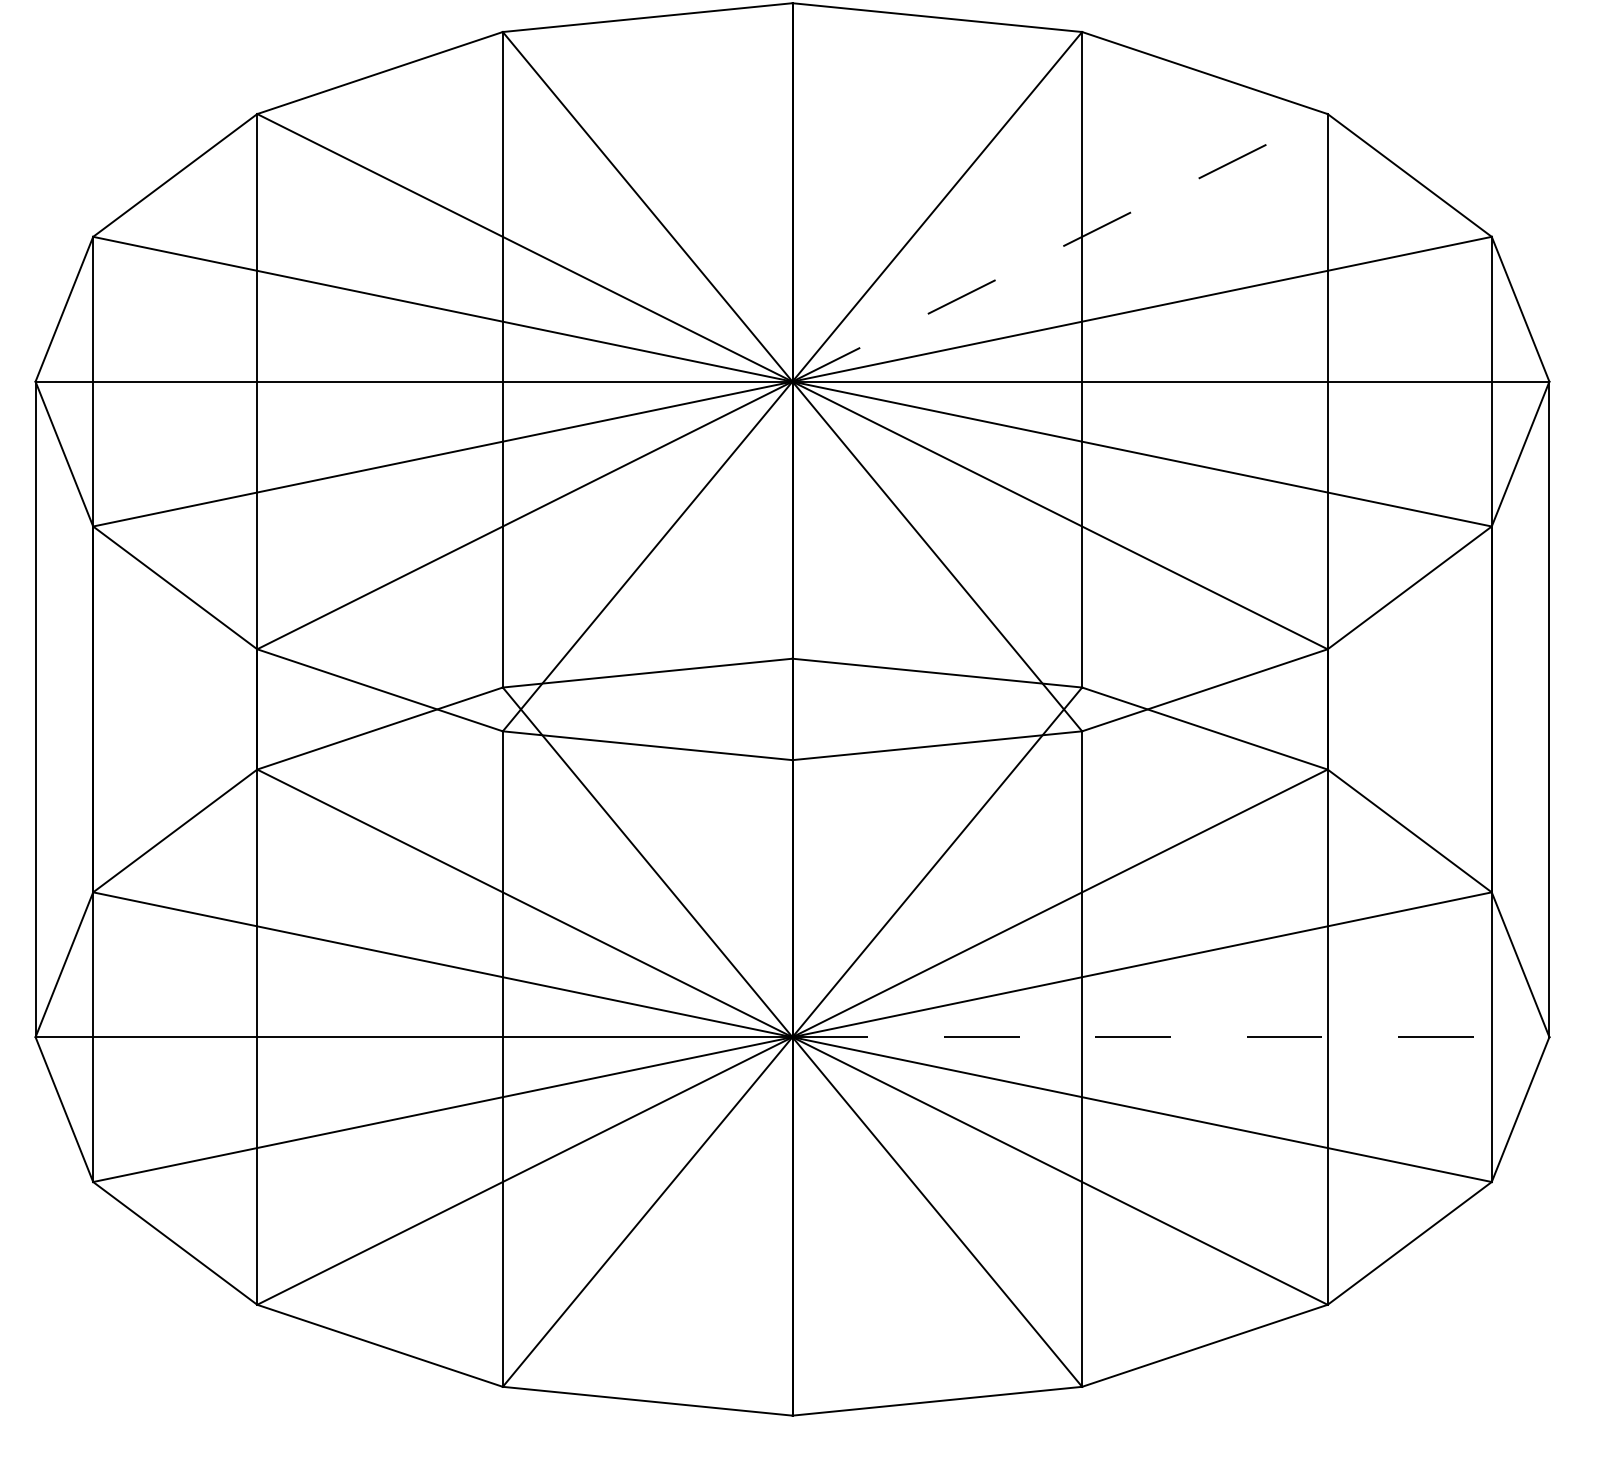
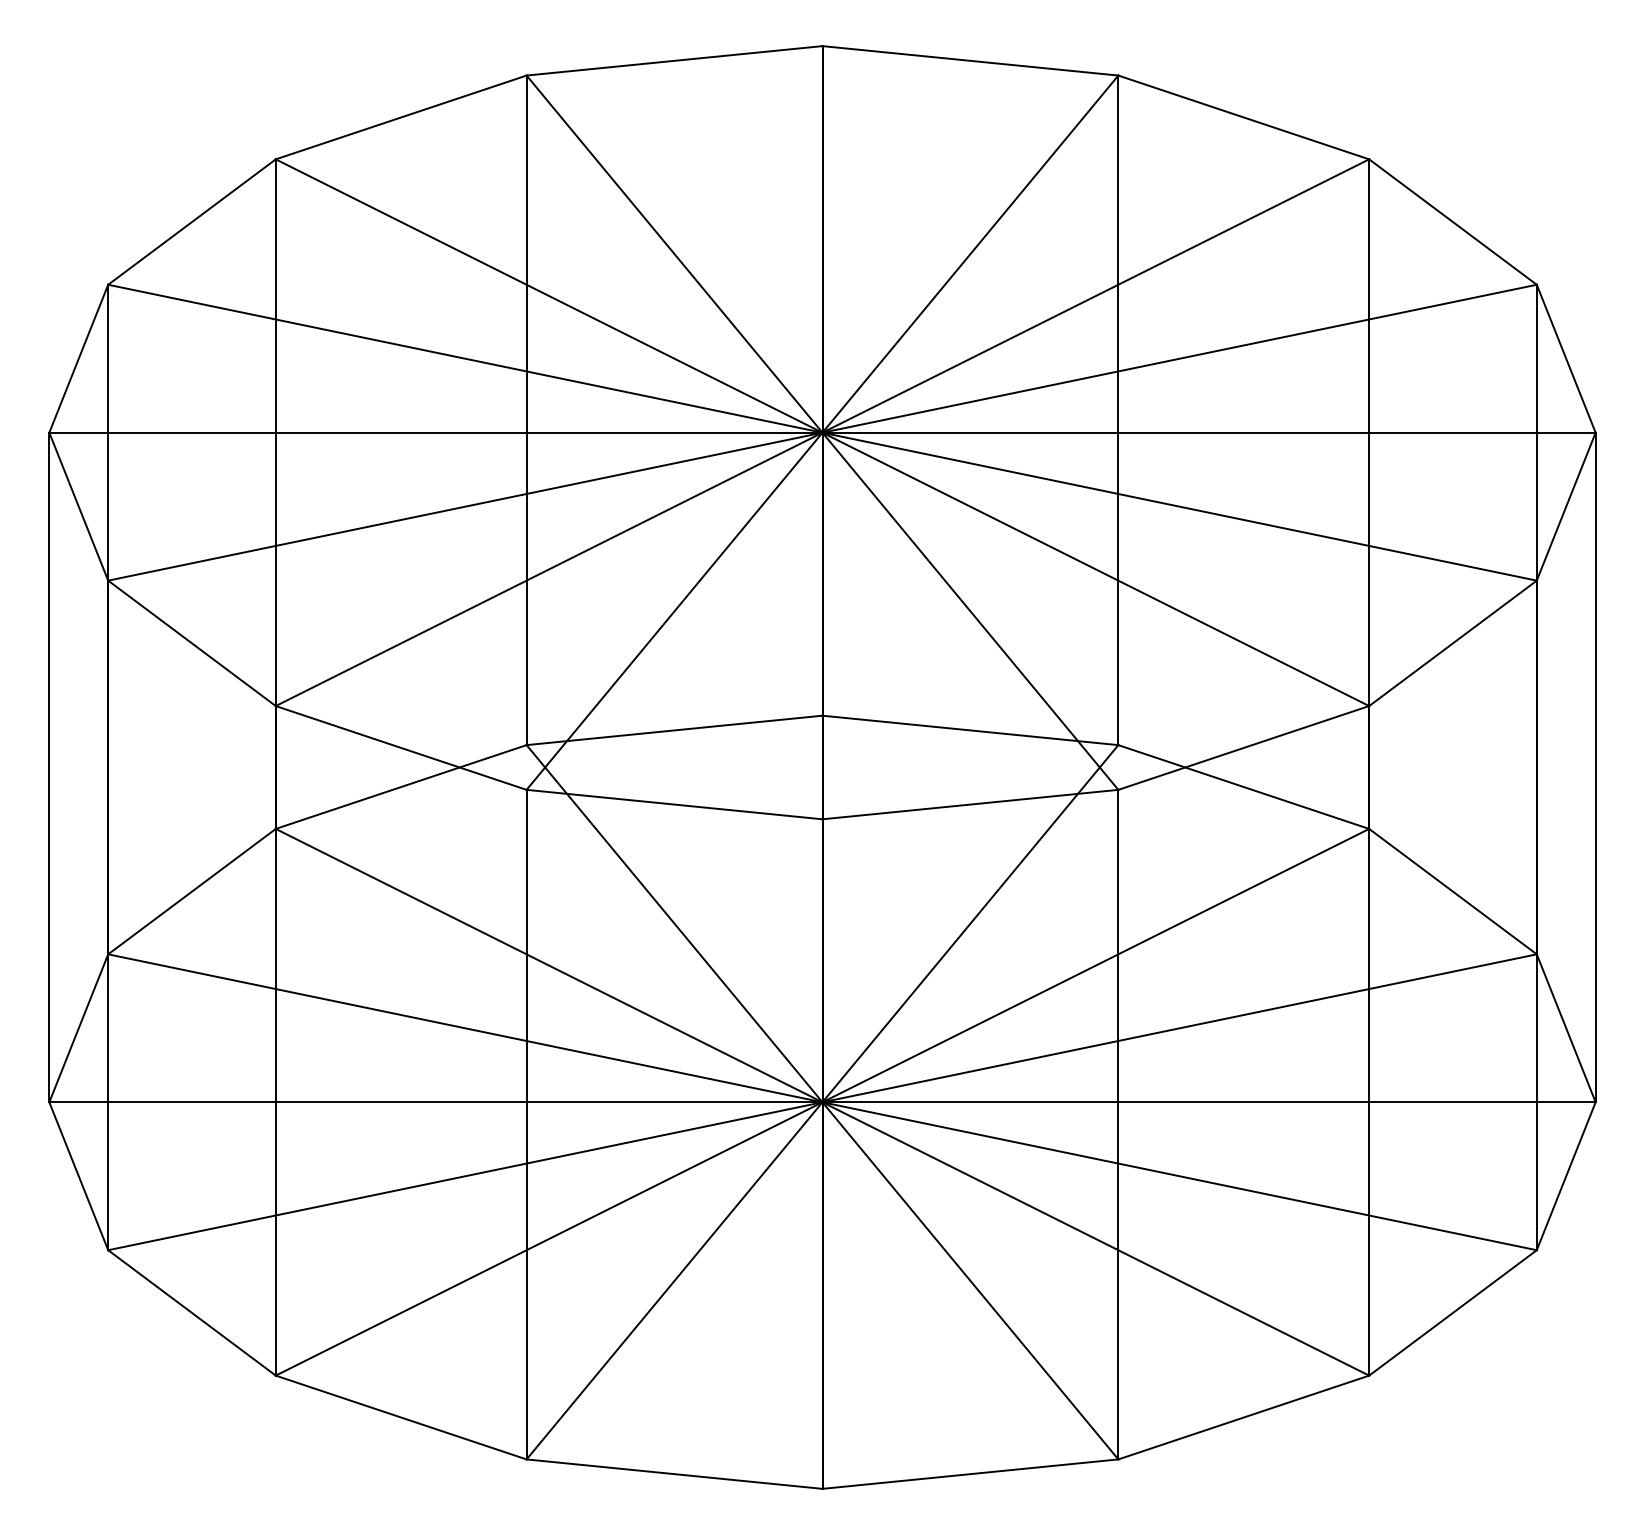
line: (1059, 248) -> (1095, 296), dashed -> solid
line: (1171, 1037) -> (1209, 1102), dashed -> solid

